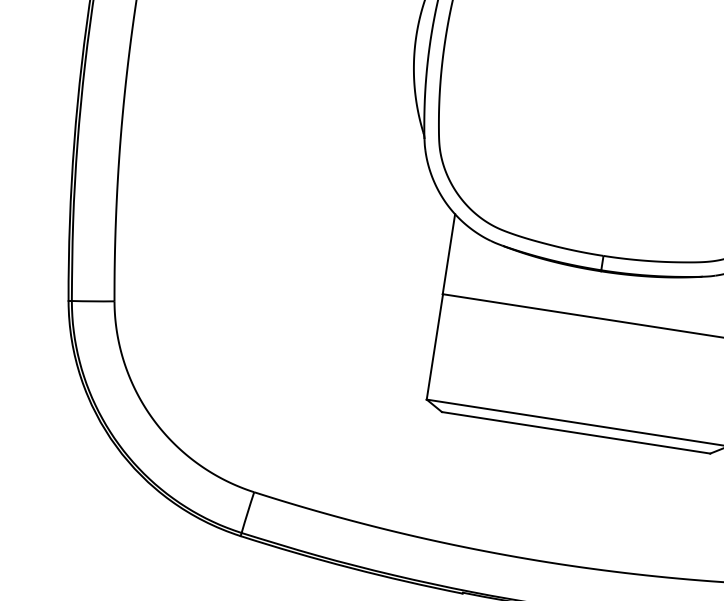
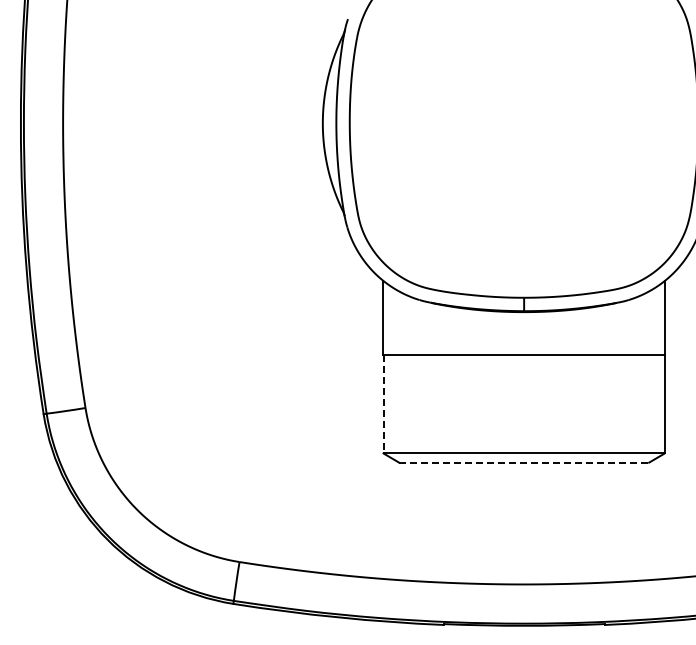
line: (434, 347) -> (383, 404), solid -> dashed
line: (576, 432) -> (524, 462), solid -> dashed

